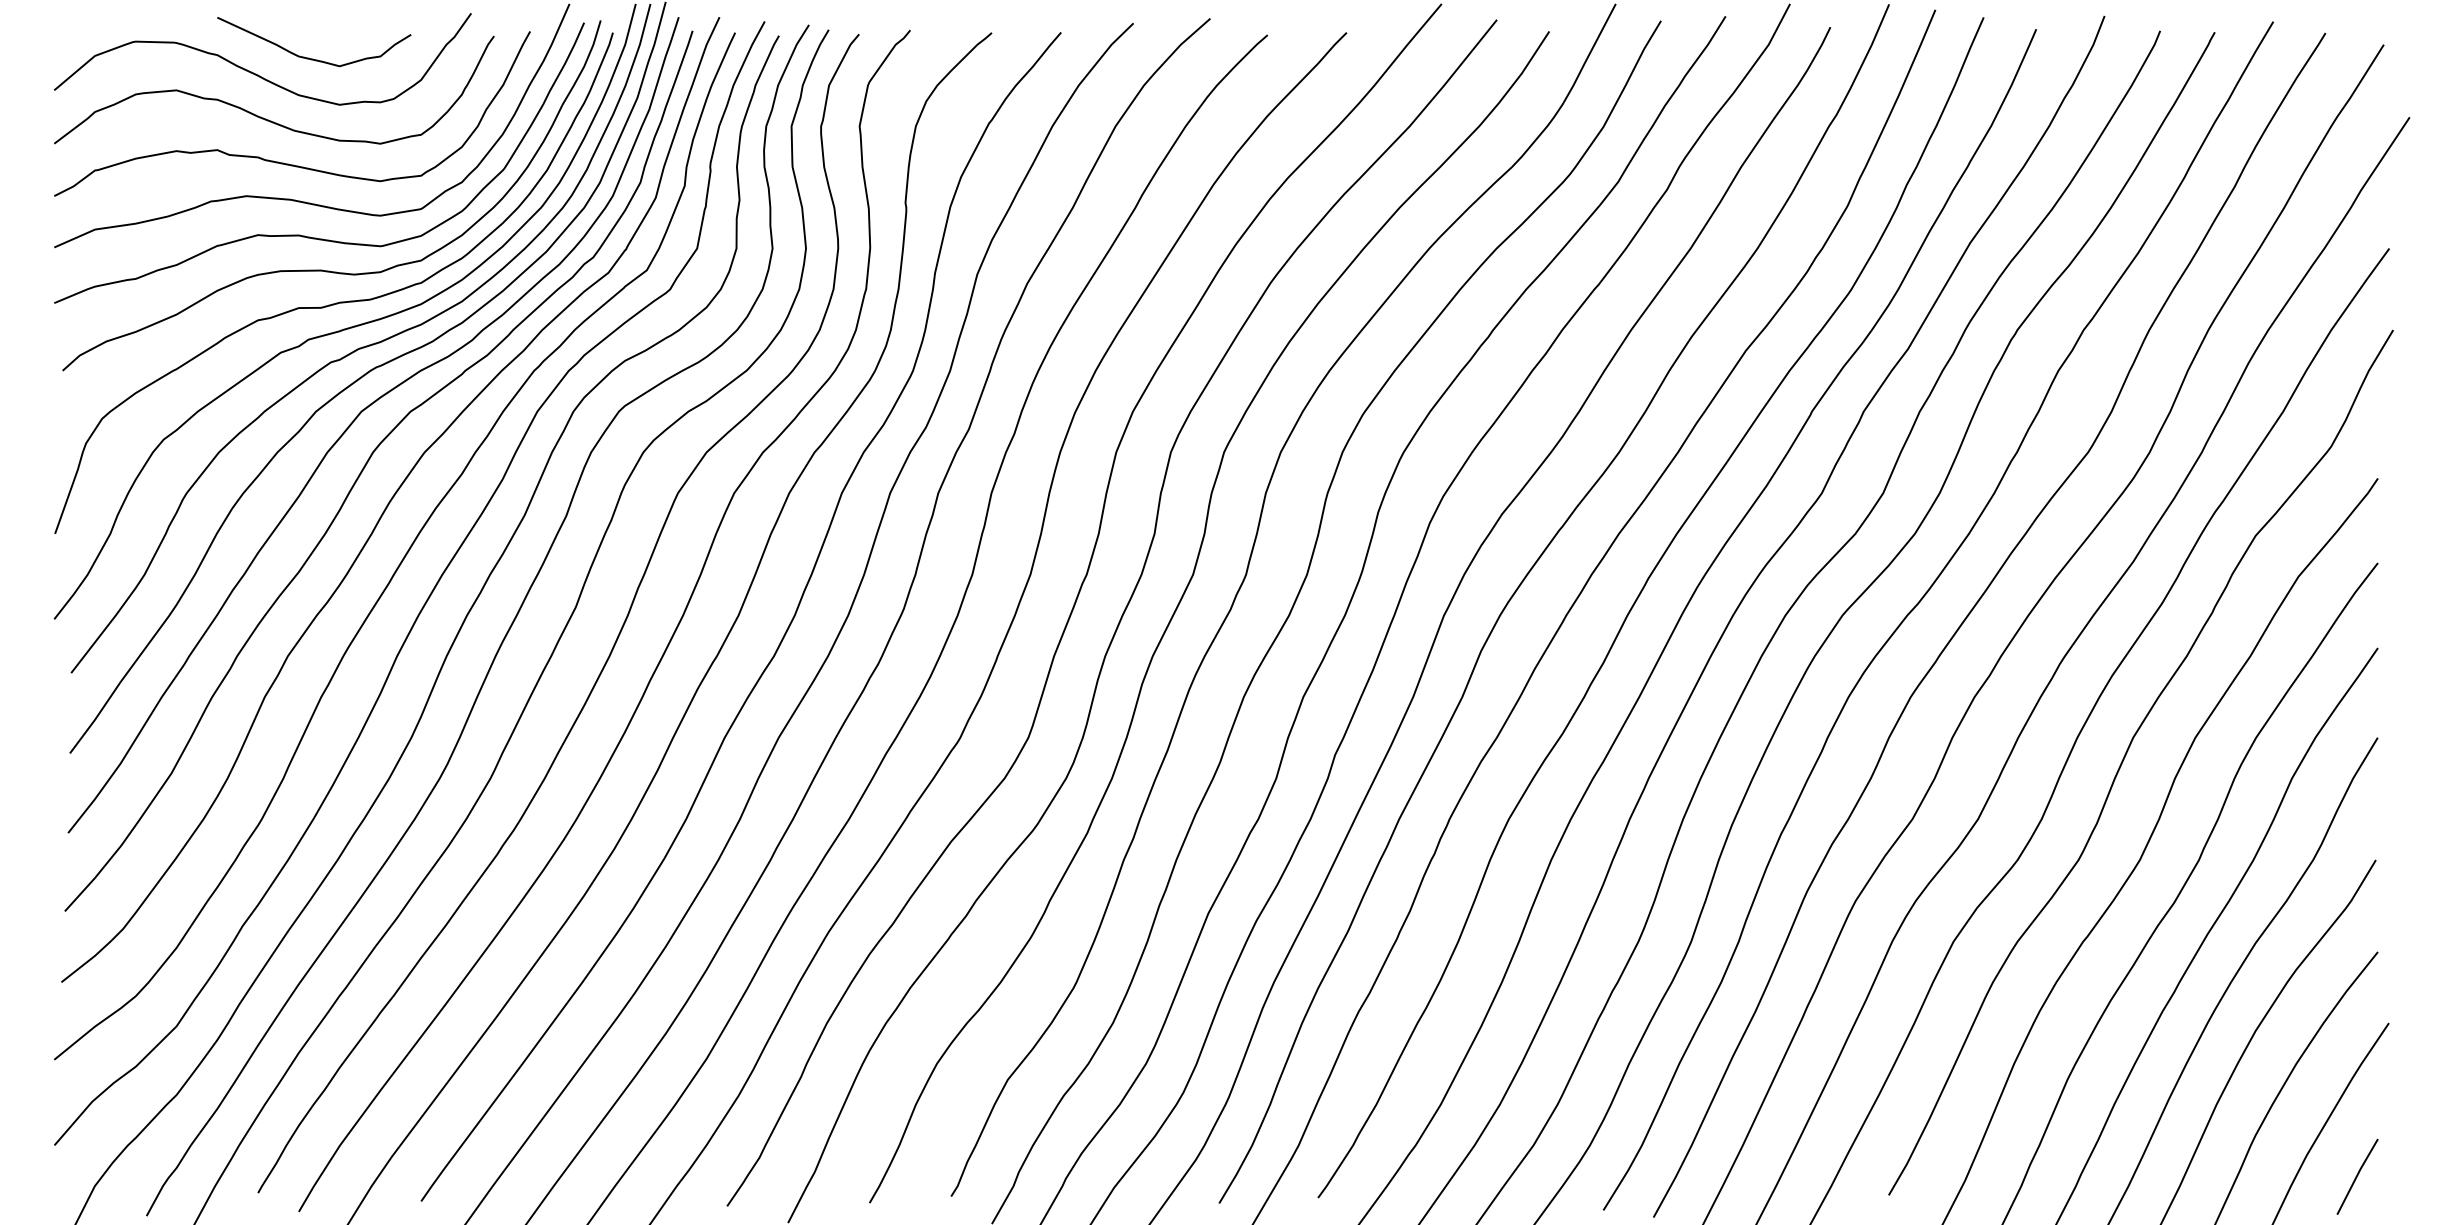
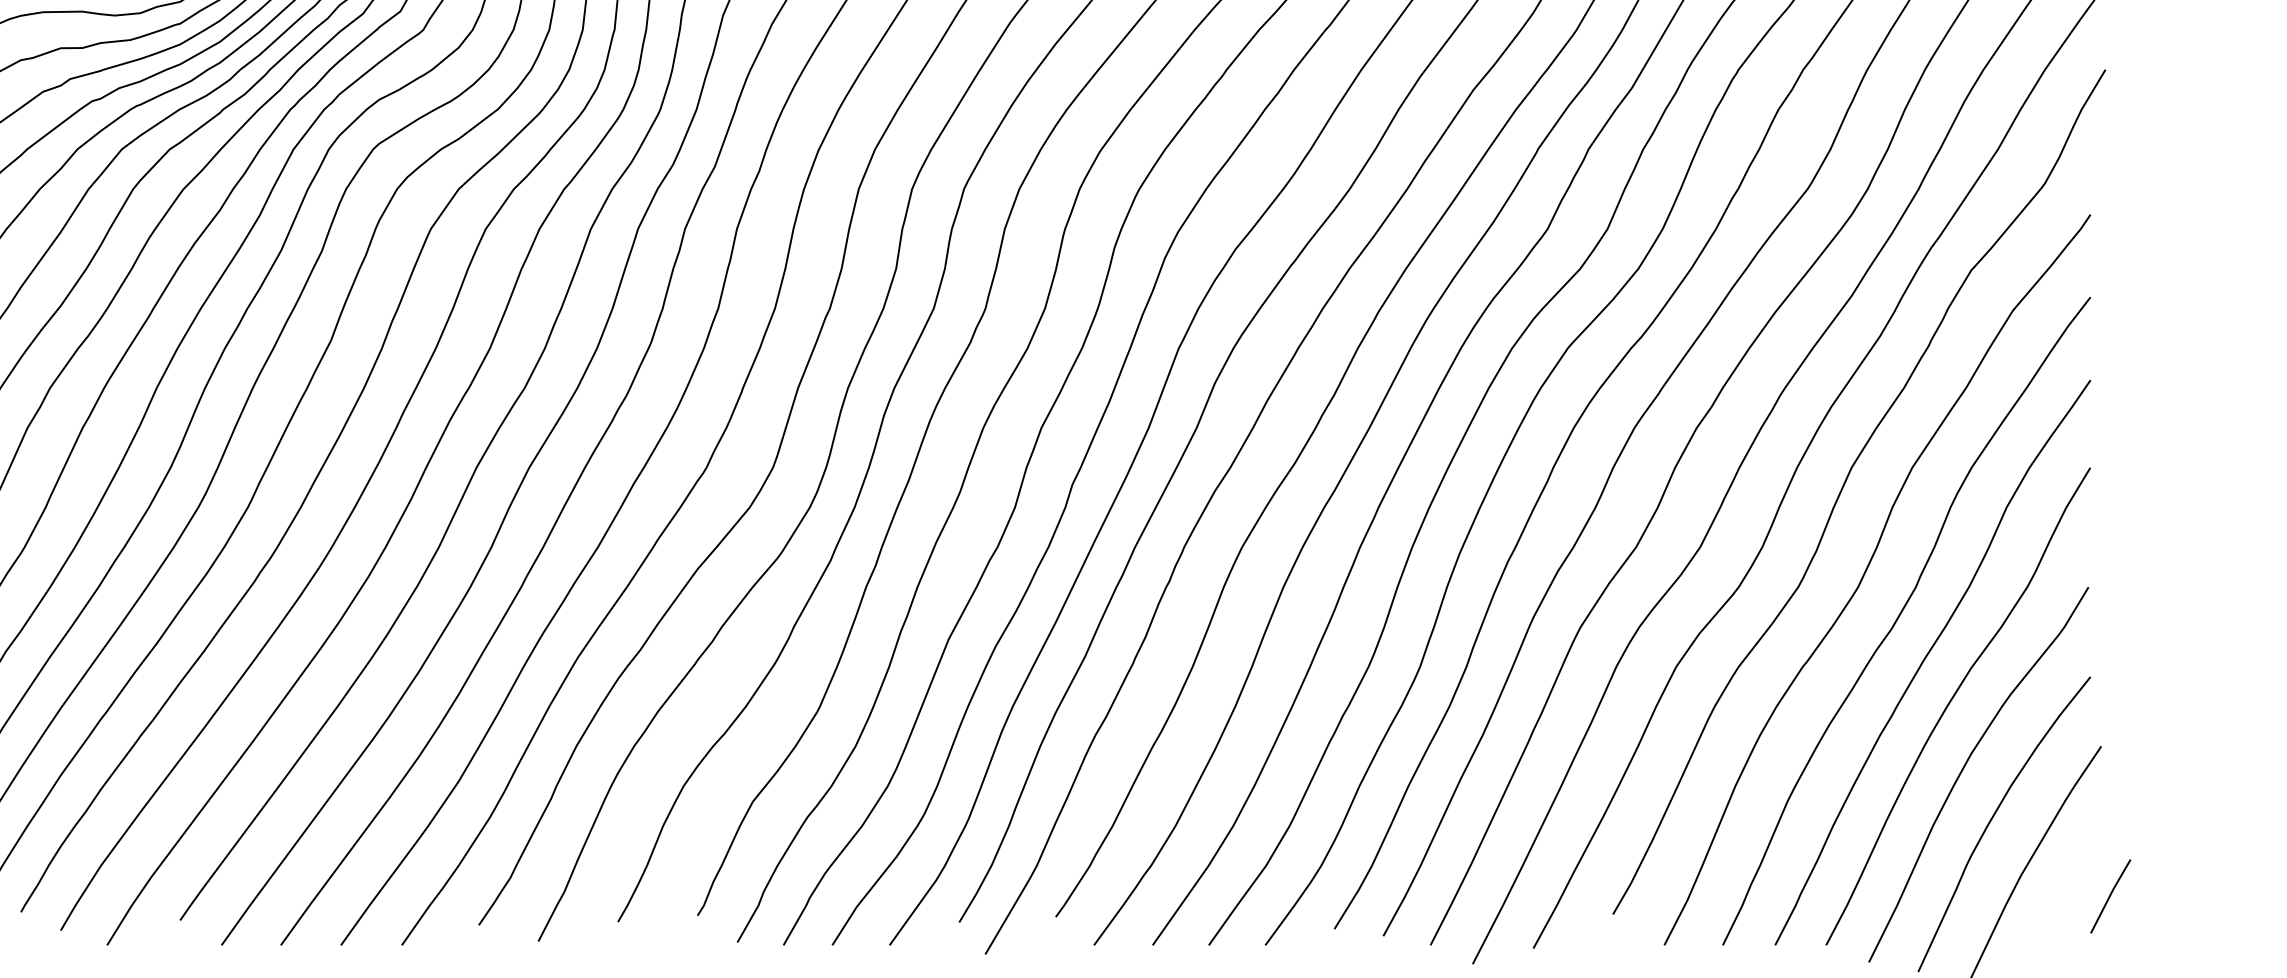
line: (2357, 1176) -> (2110, 896), moved

